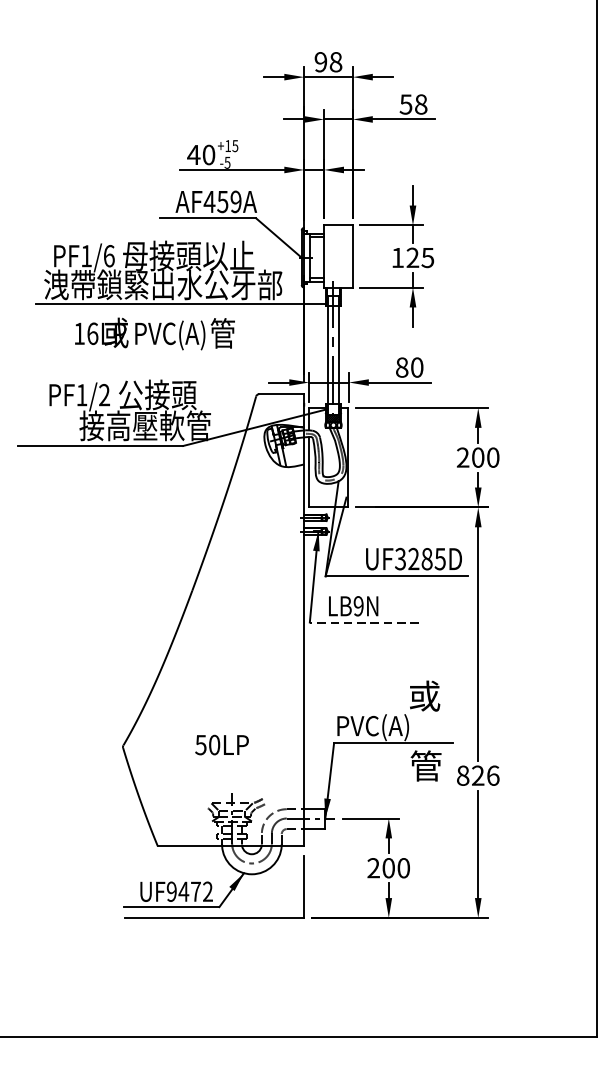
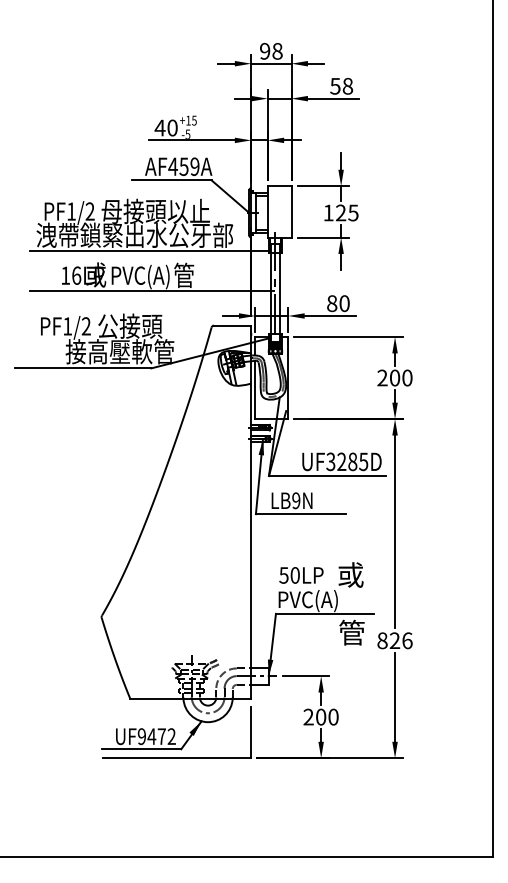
text: (108, 256) -> (89, 211), PF1/6 -> PF1/2
line: (183, 351) -> (151, 290), added
line: (363, 622) -> (300, 514), dashed -> solid
text: (222, 745) -> (301, 575), moved

